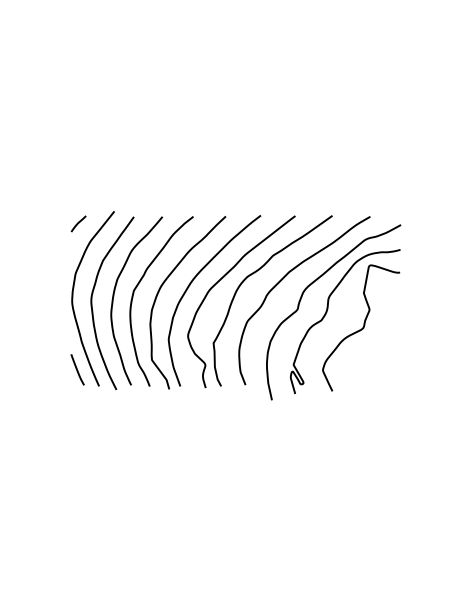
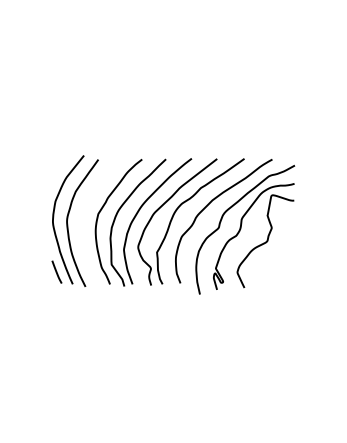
line: (78, 223) -> (57, 164), removed
curve: (115, 295) -> (84, 217), removed

